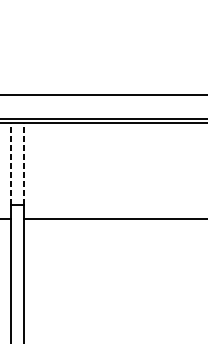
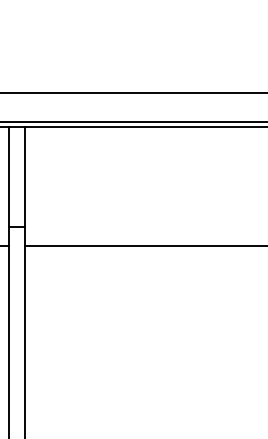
line: (10, 163) -> (8, 176), dashed -> solid
line: (24, 163) -> (25, 176), dashed -> solid

